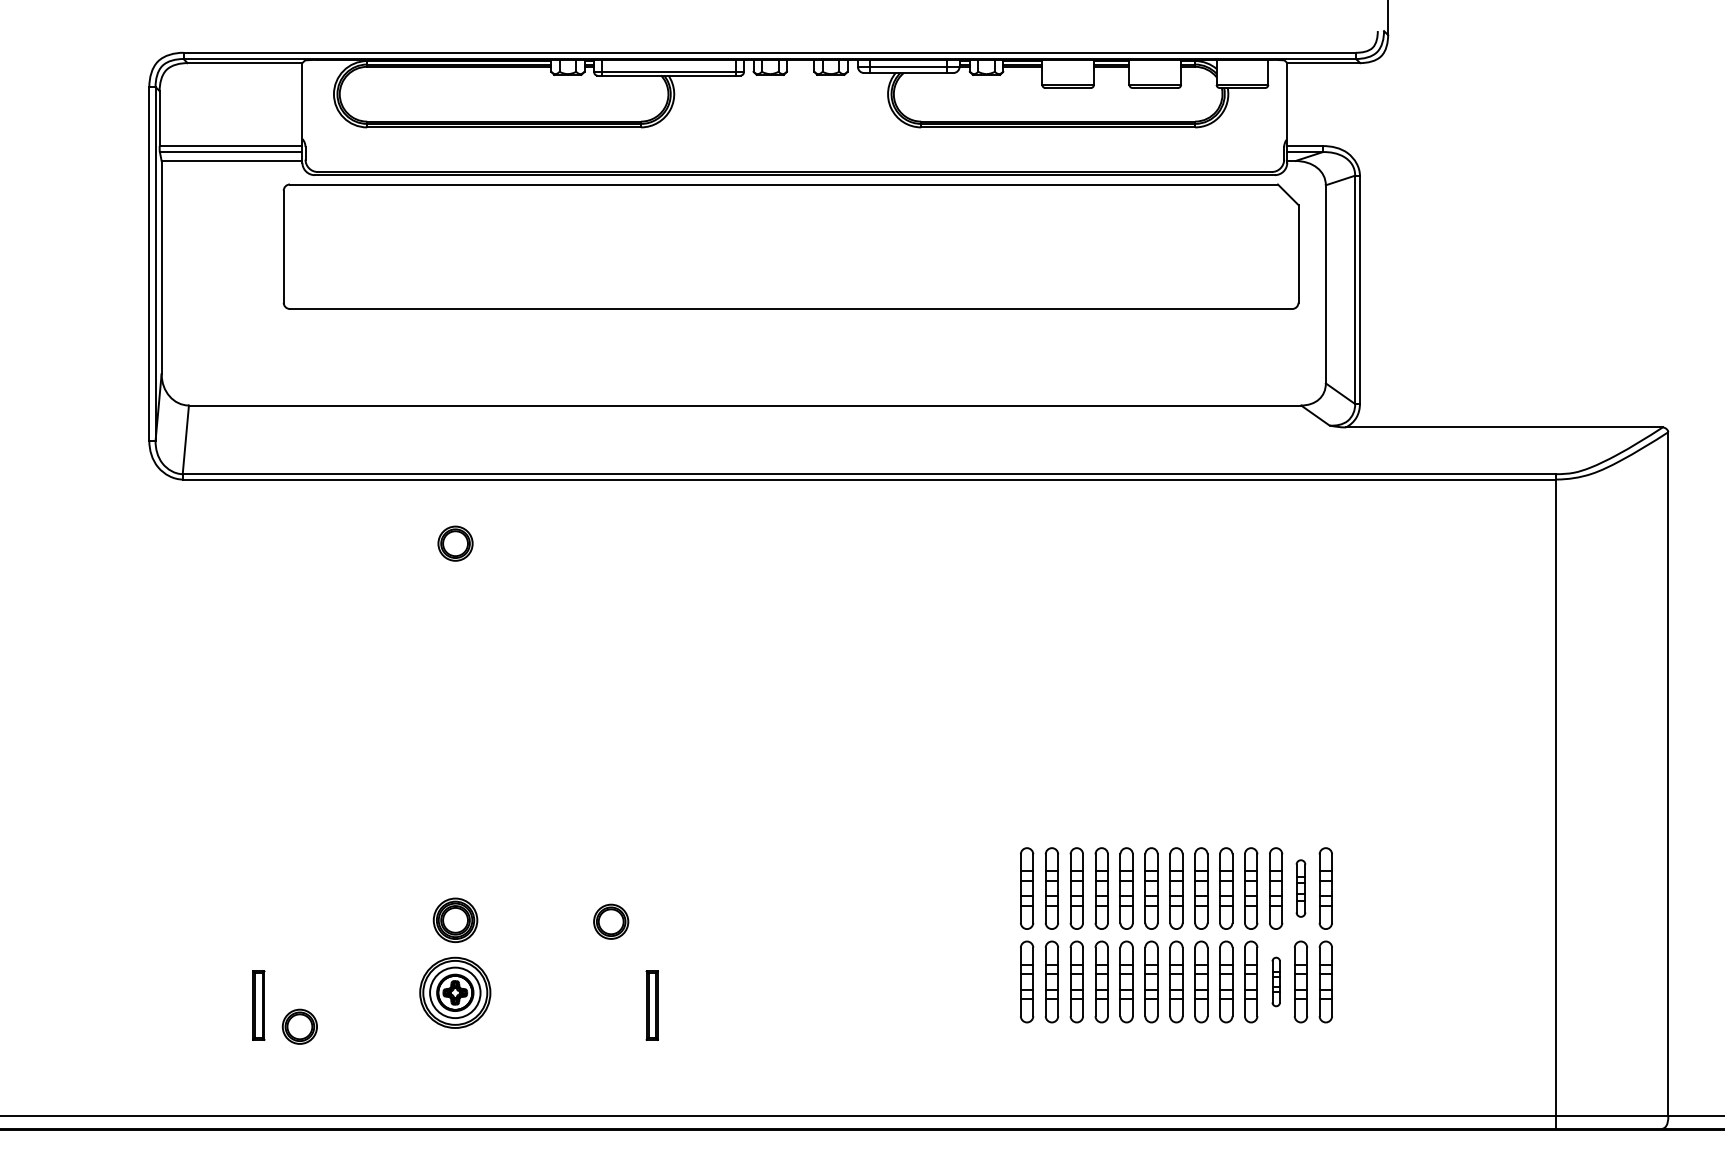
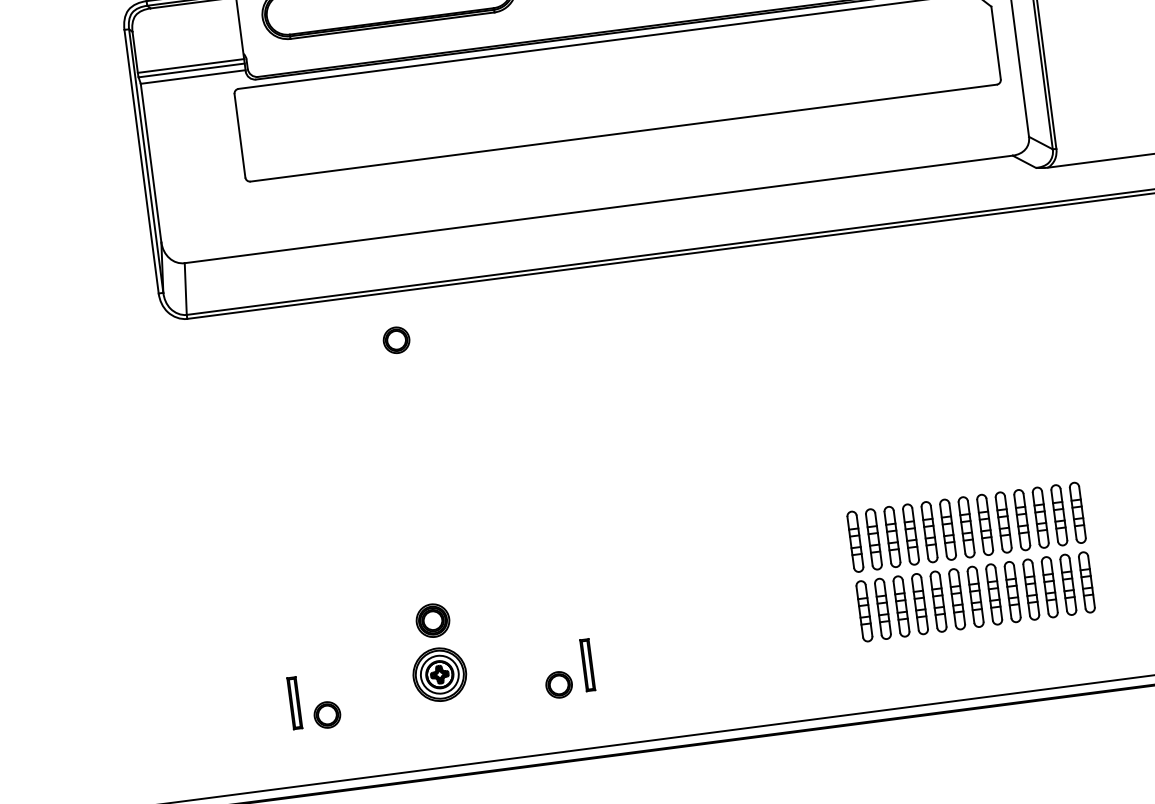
part: (1300, 888) -> (1058, 515), size x1.43
part: (611, 921) -> (559, 684), moved
part: (1276, 981) -> (1050, 586), size x1.67

